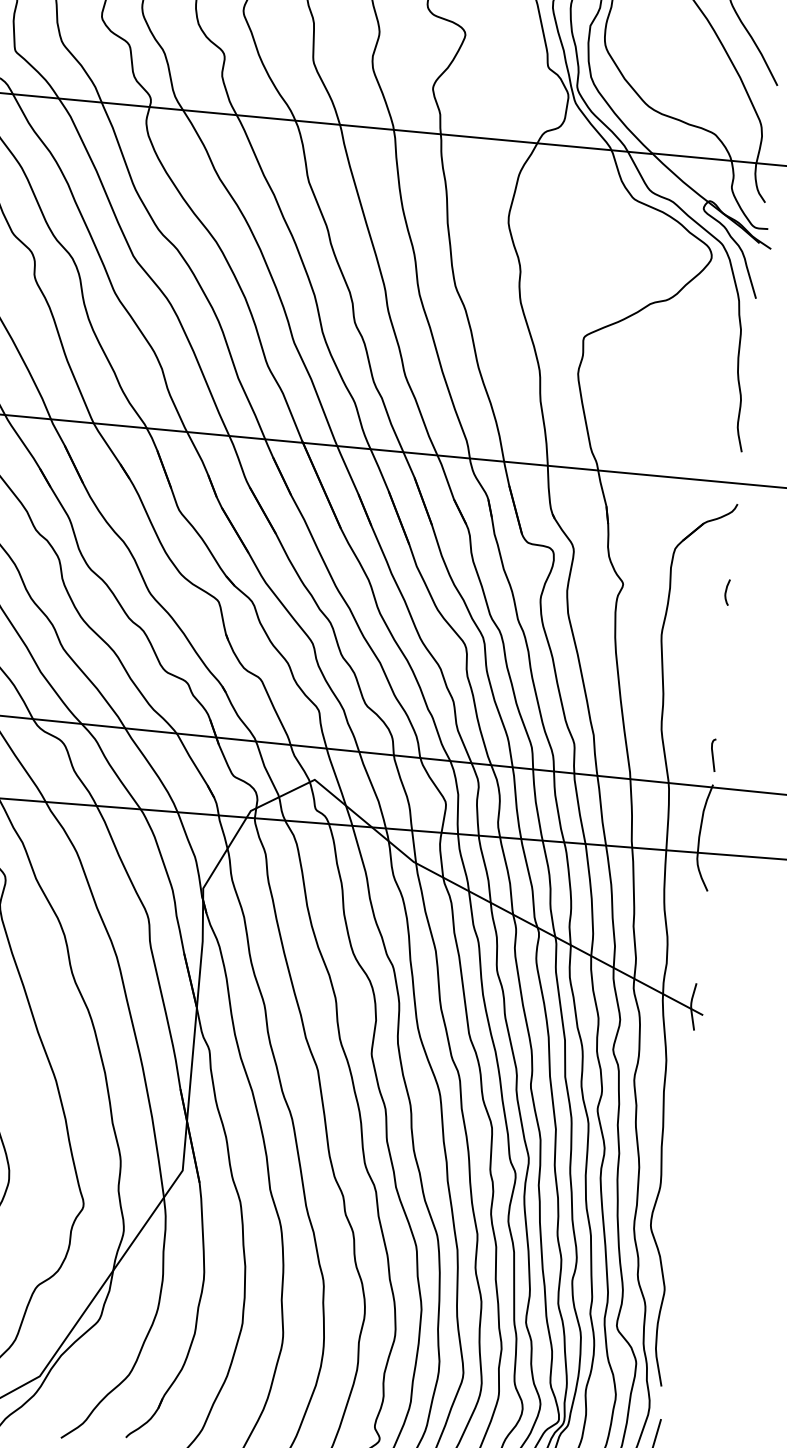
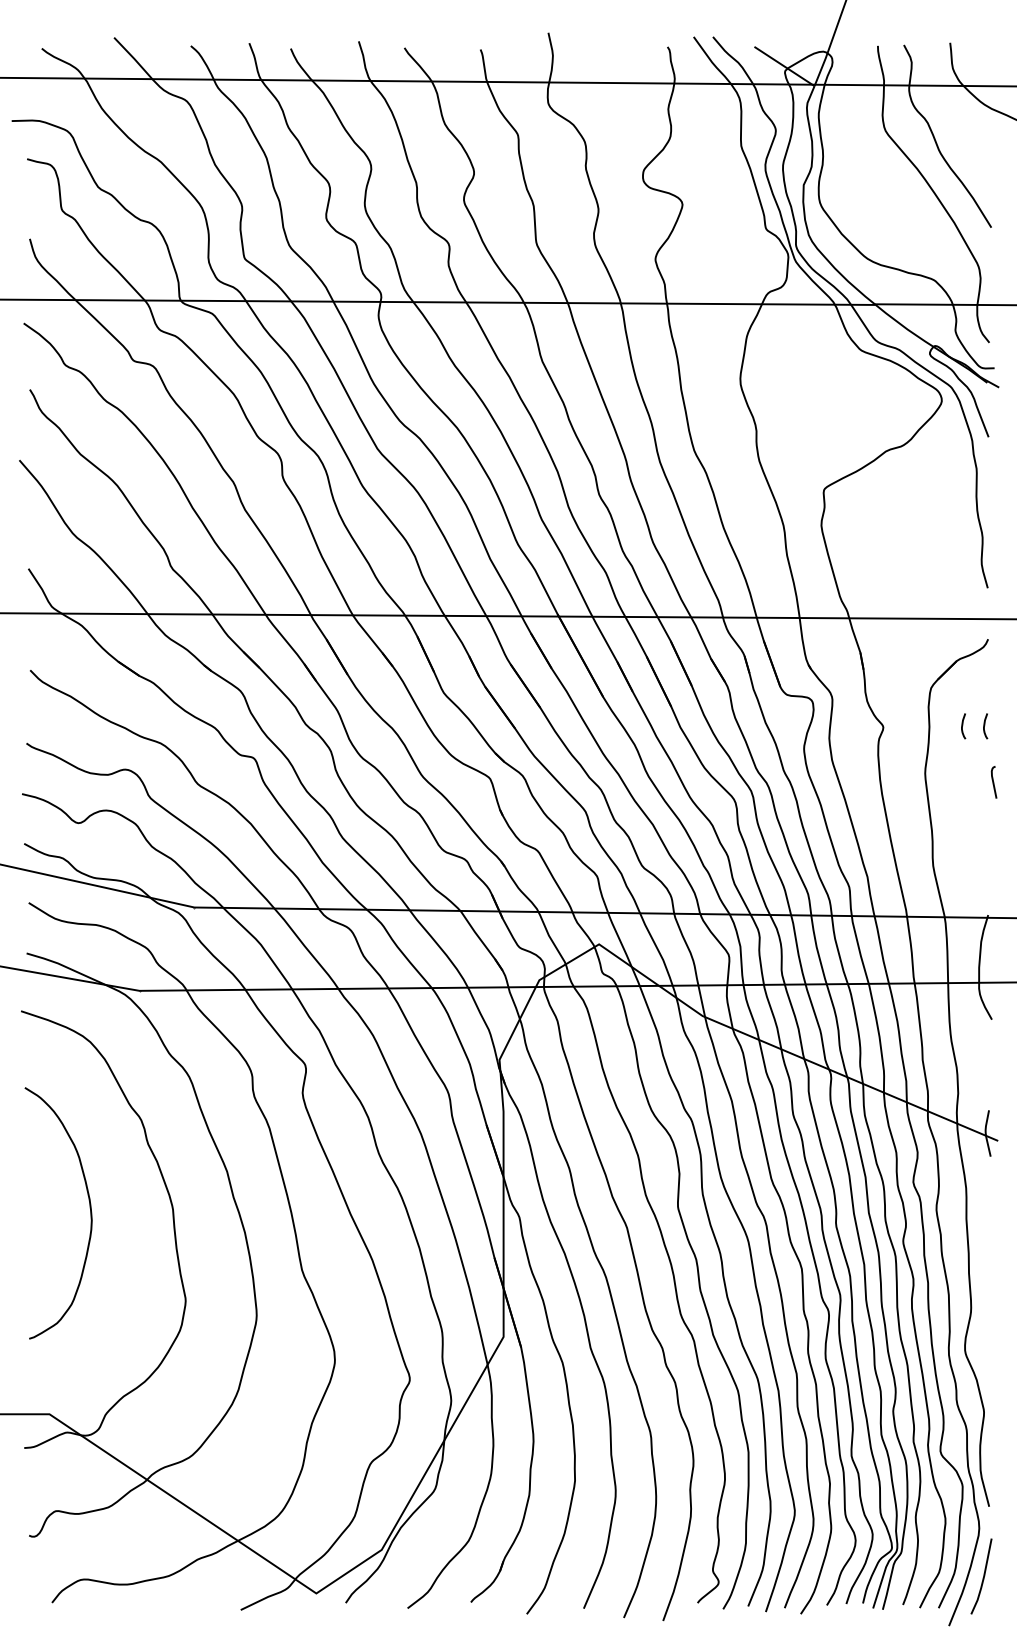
curve: (704, 589) -> (963, 725), added
curve: (712, 755) -> (993, 782), moved

